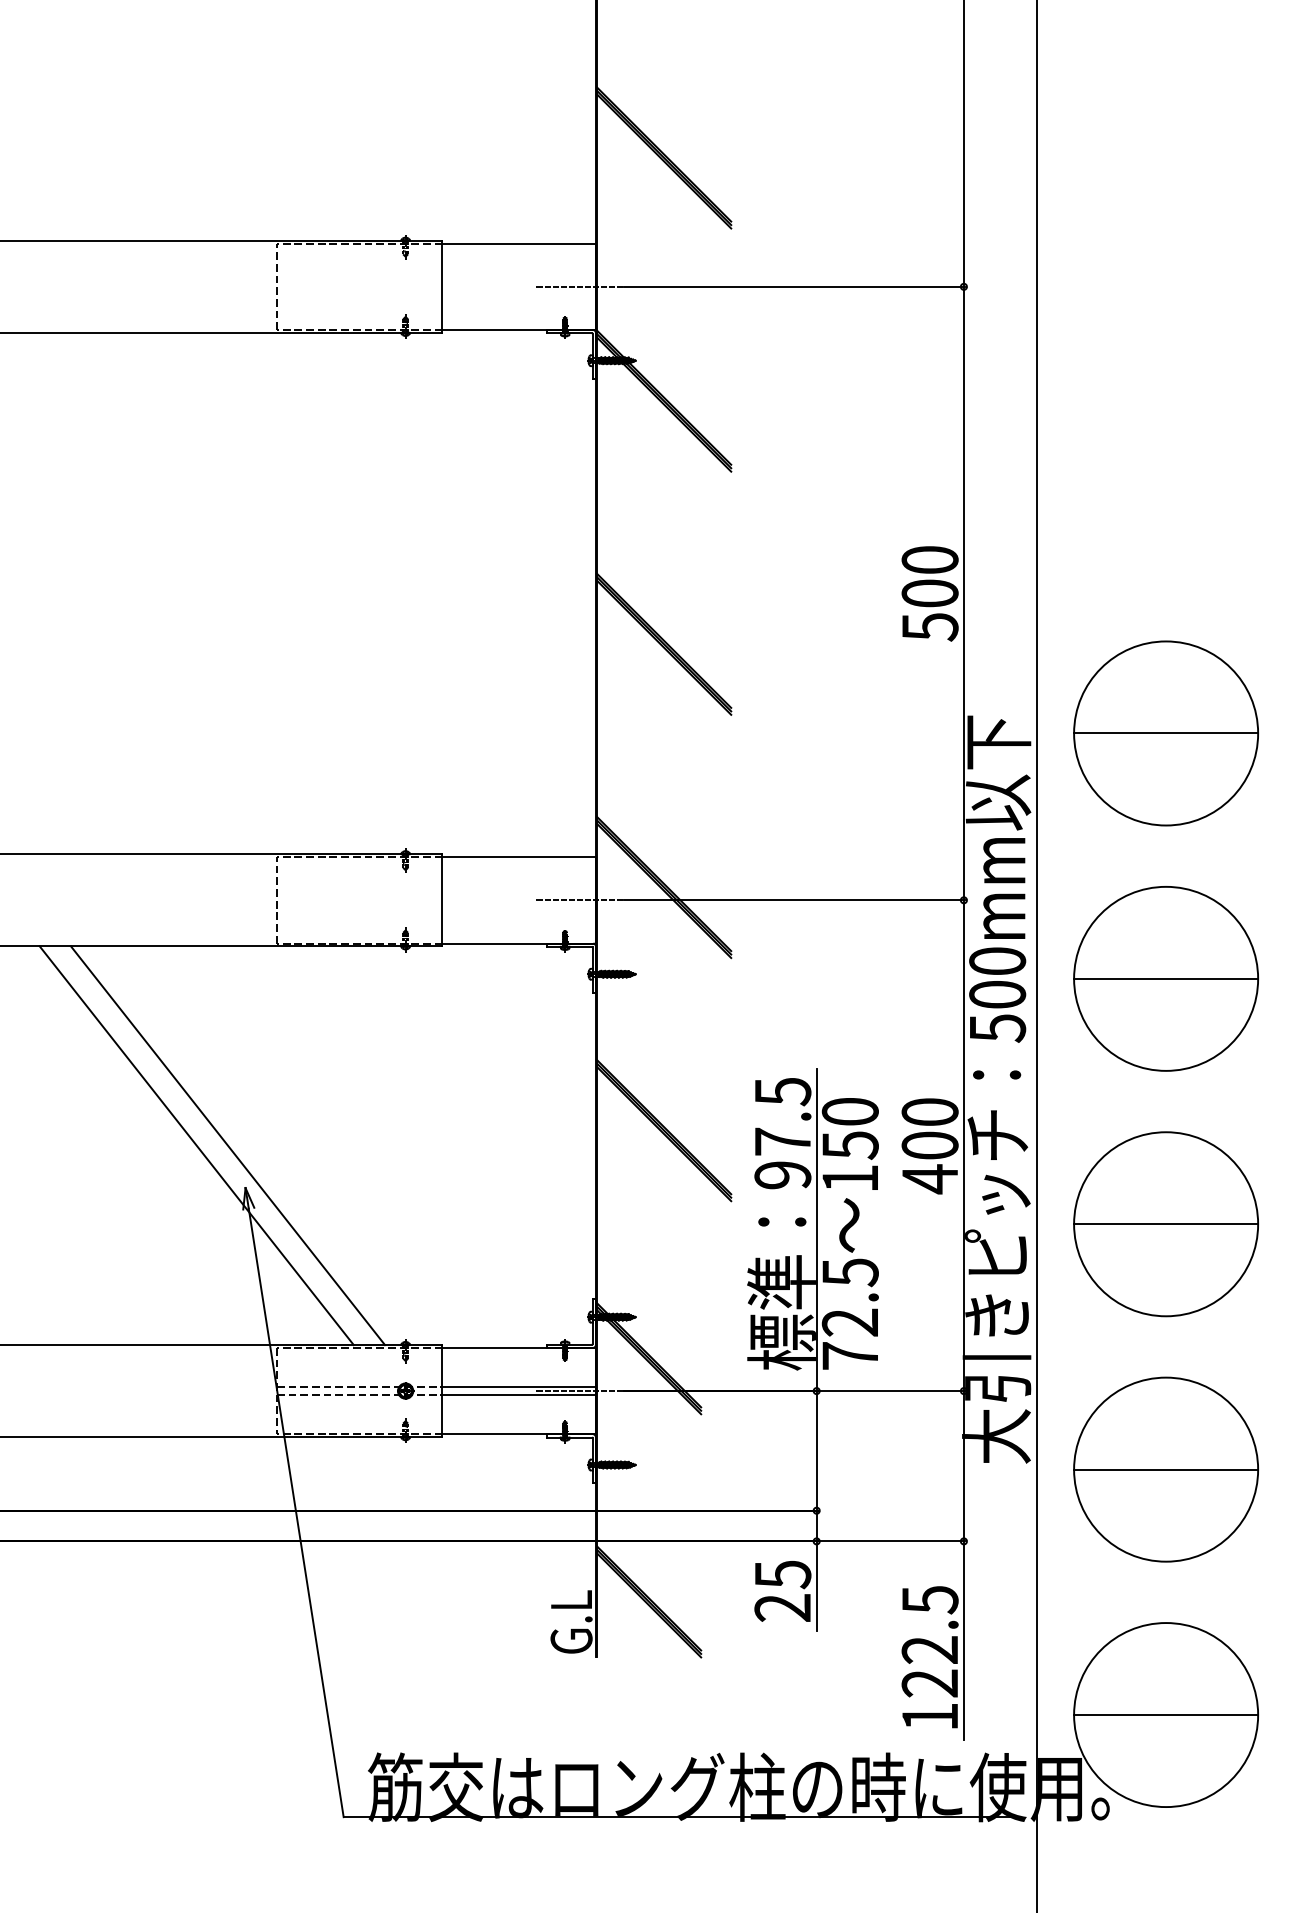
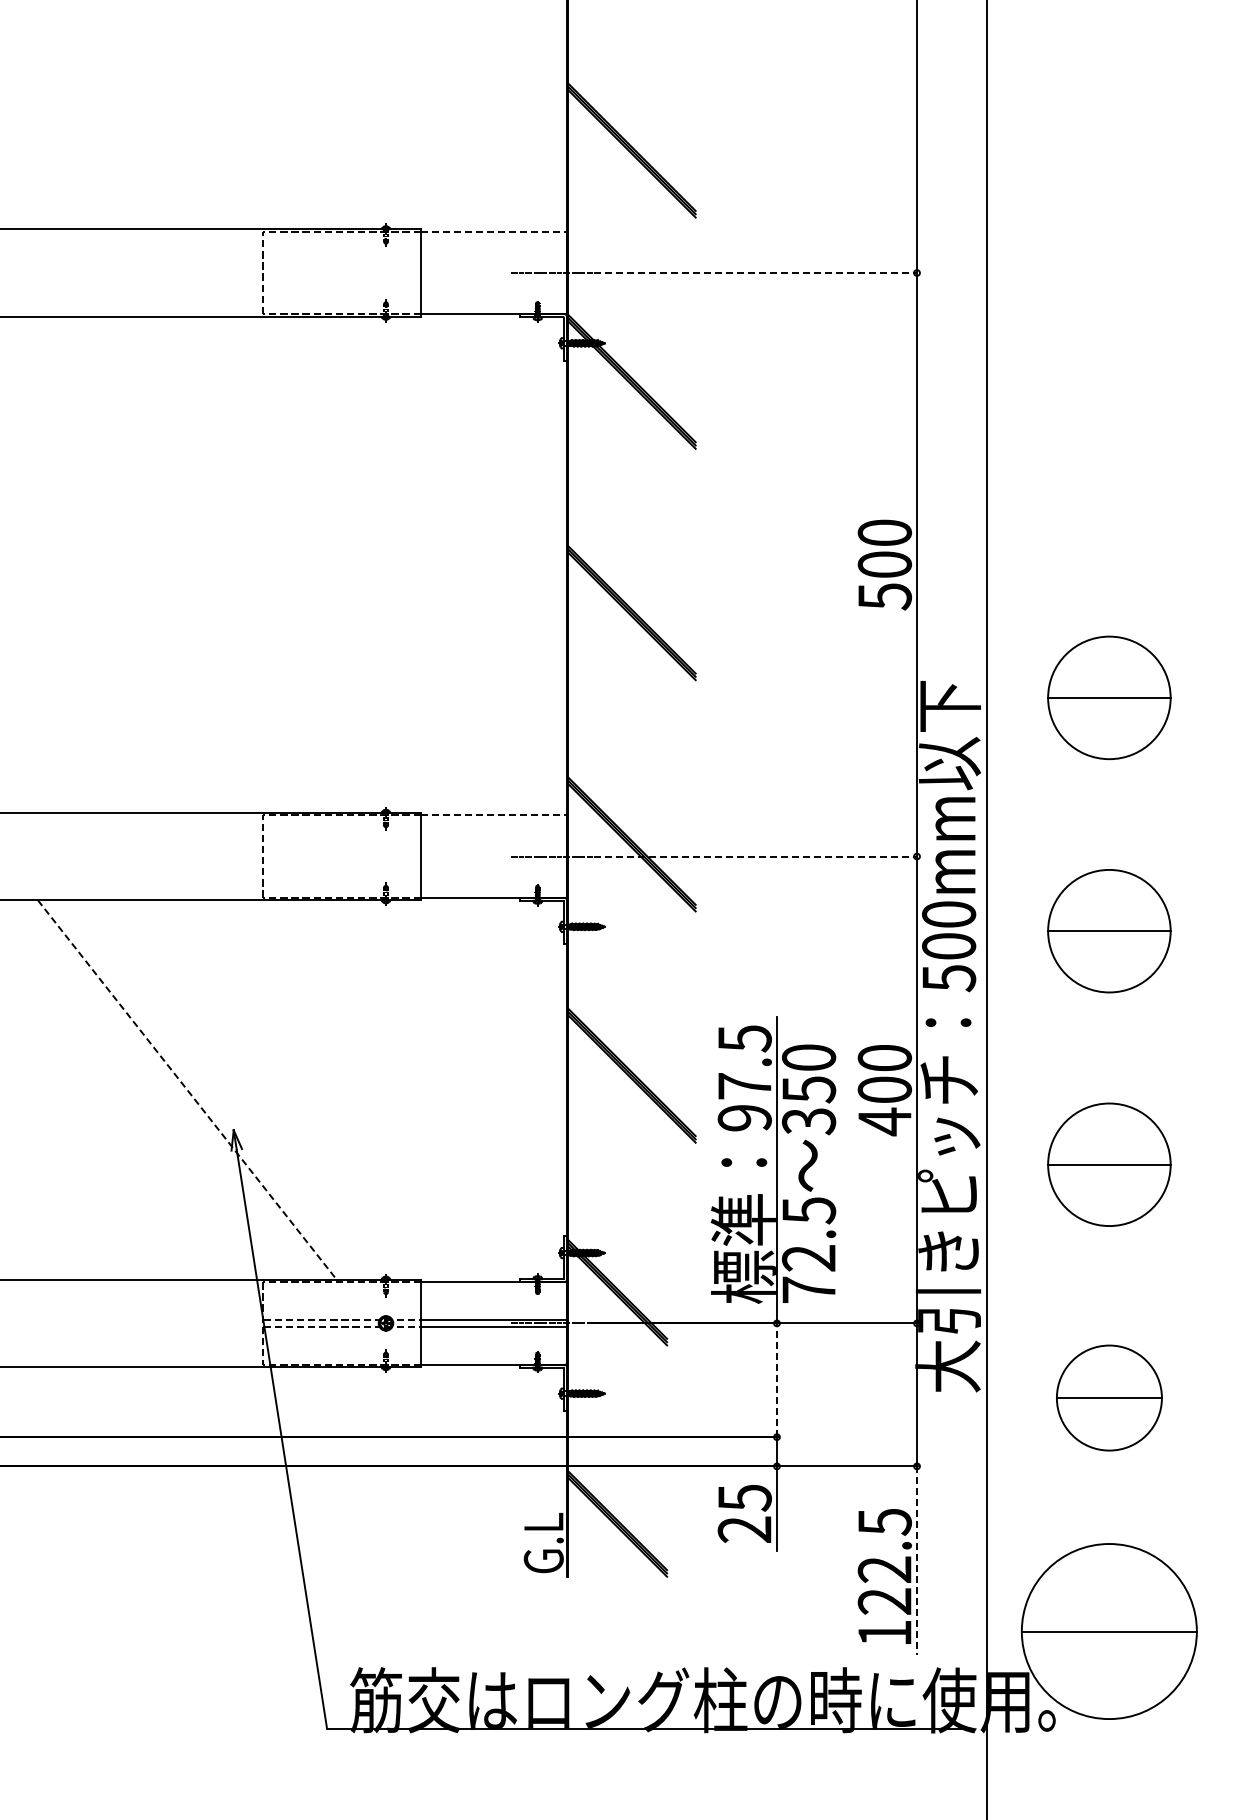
line: (518, 243) -> (493, 231), solid -> dashed
line: (795, 287) -> (756, 273), solid -> dashed
part: (1166, 733) -> (1109, 697), size x0.7
line: (518, 857) -> (493, 815), solid -> dashed
line: (795, 900) -> (756, 856), solid -> dashed
part: (1166, 978) -> (1109, 930), size x0.7
line: (227, 1145) -> (216, 1089), removed
line: (196, 1146) -> (187, 1090), solid -> dashed
text: (849, 1178) -> (808, 1121), 150 -> 350
part: (1166, 1224) -> (1109, 1164), size x0.7
line: (816, 1451) -> (776, 1380), solid -> dashed
part: (1166, 1469) -> (1109, 1397), size x0.6
line: (964, 1641) -> (917, 1561), solid -> dashed

